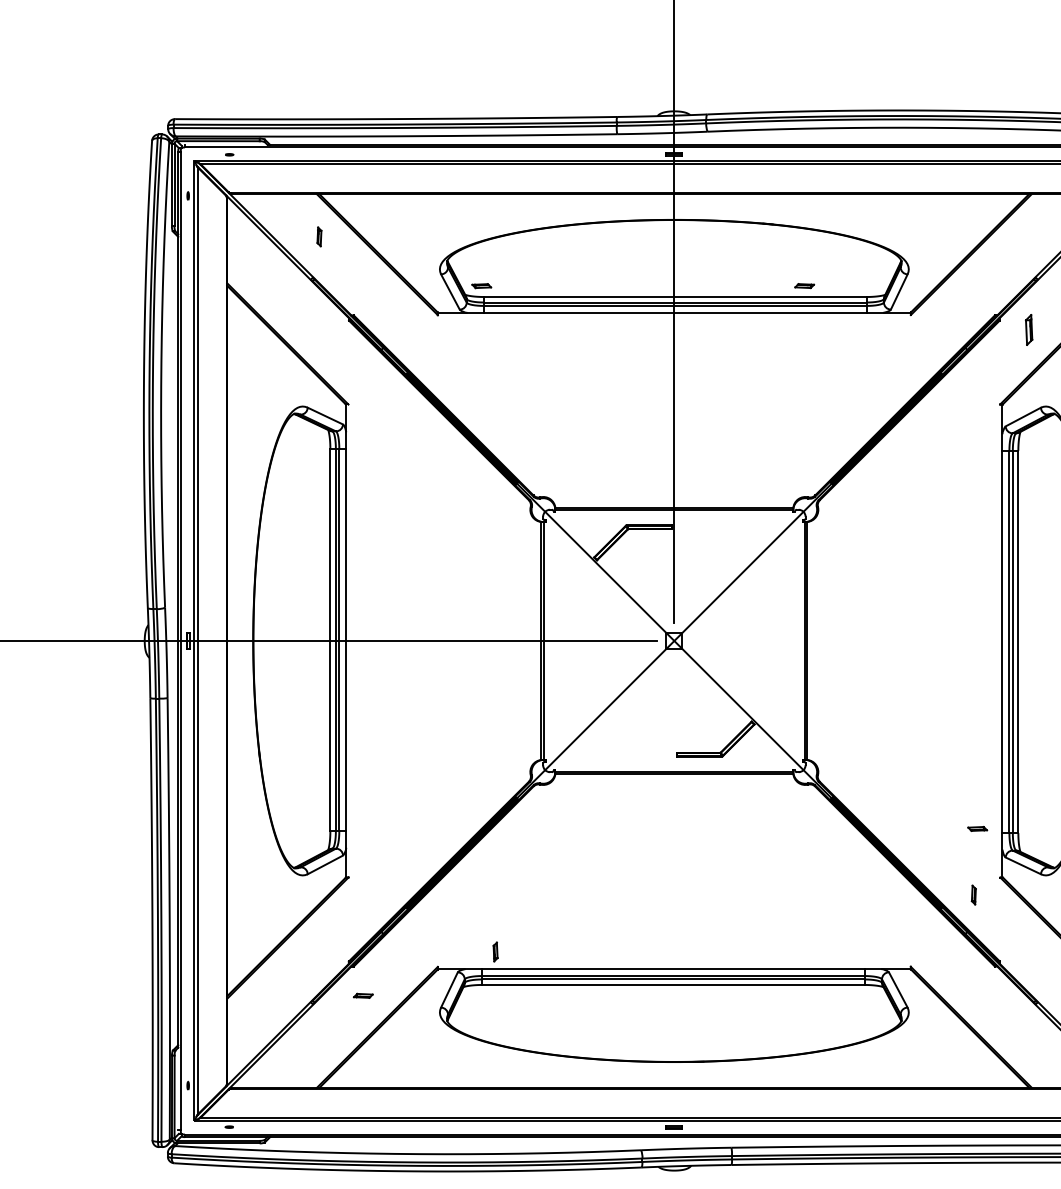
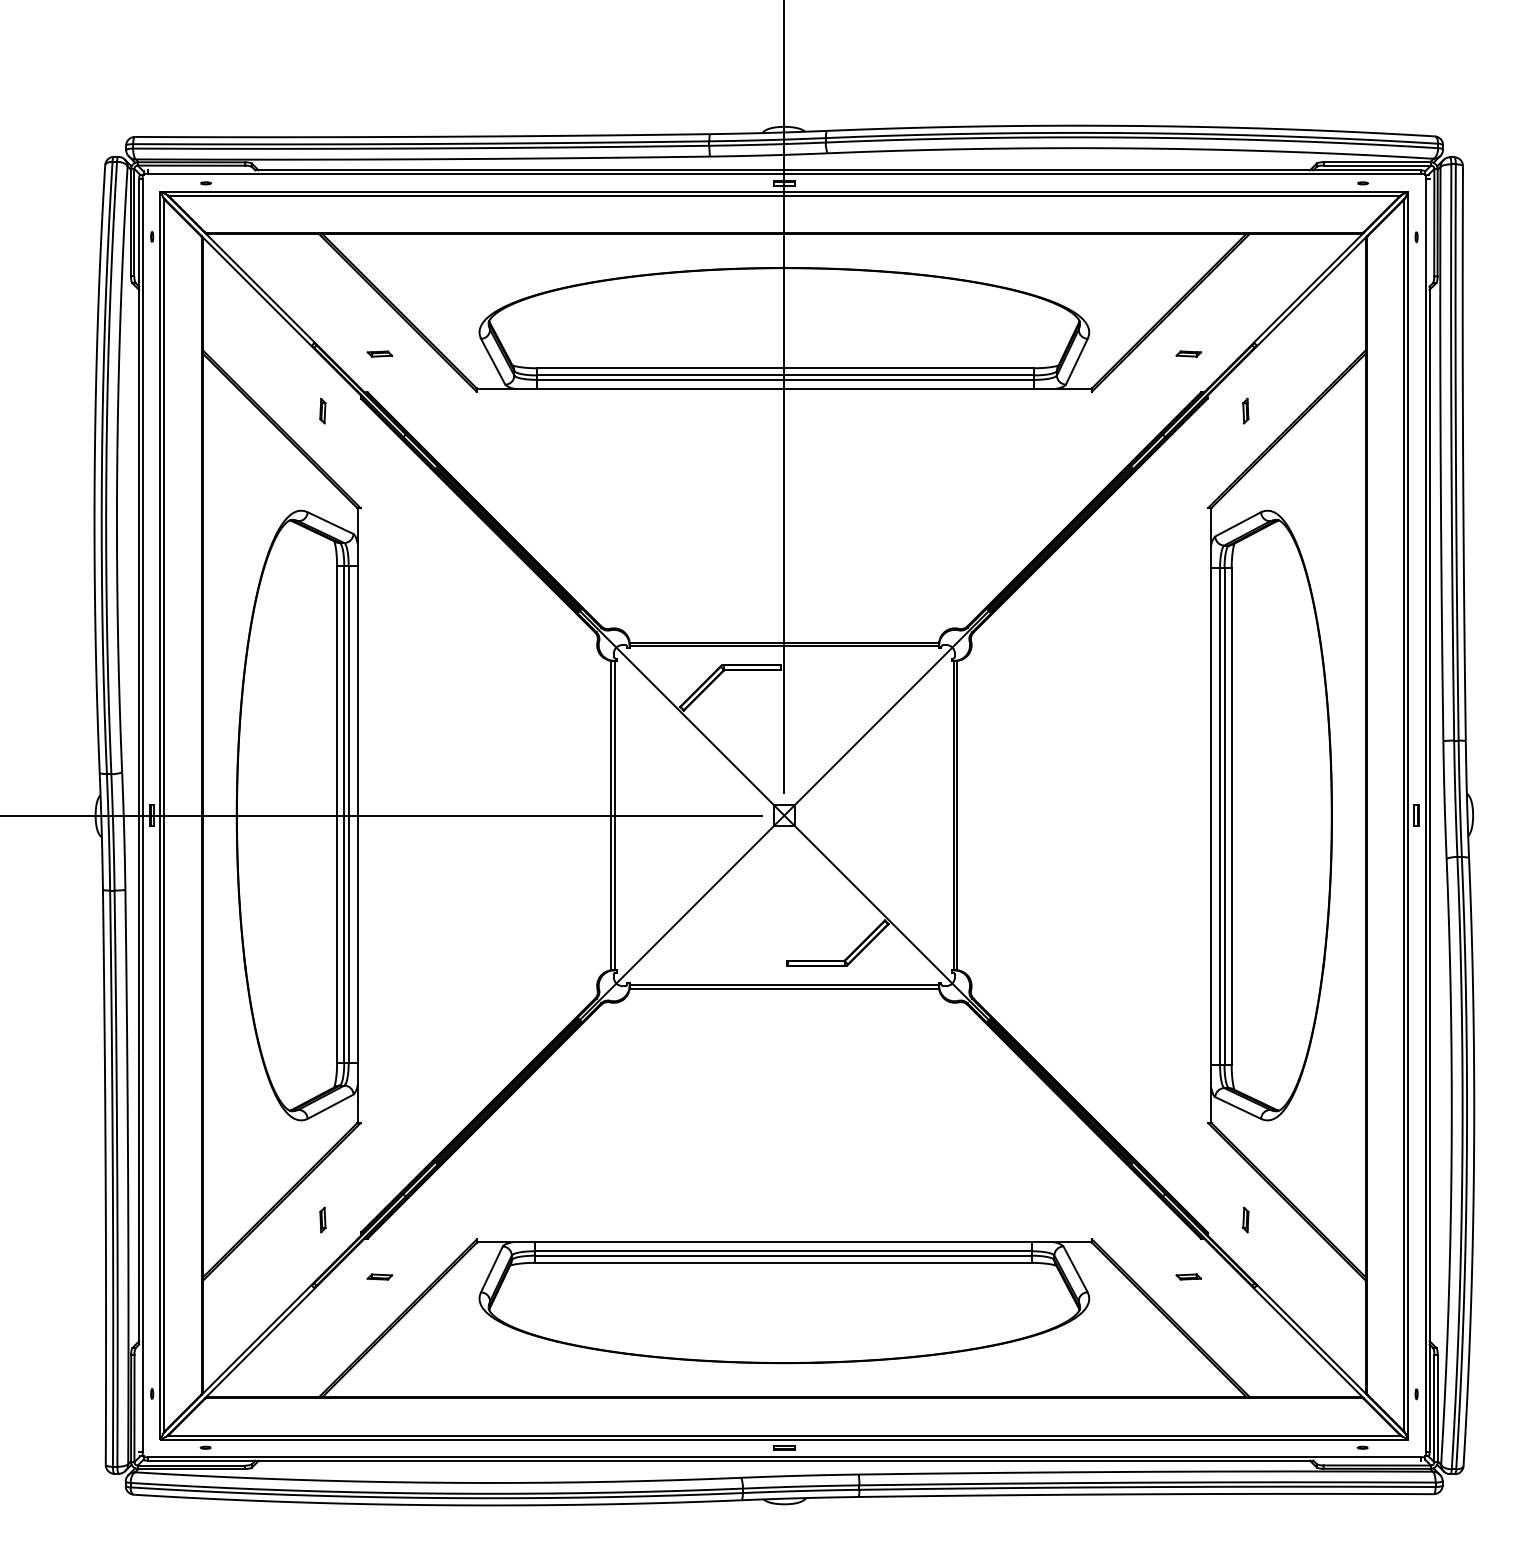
part: (319, 236) -> (322, 410), moved
part: (481, 285) -> (379, 353), moved
part: (804, 285) -> (1188, 353), moved
part: (1028, 329) -> (1245, 410), size x0.62
part: (977, 828) -> (1188, 1276), moved
part: (973, 894) -> (1245, 1219), moved
part: (495, 951) -> (322, 1219), moved

